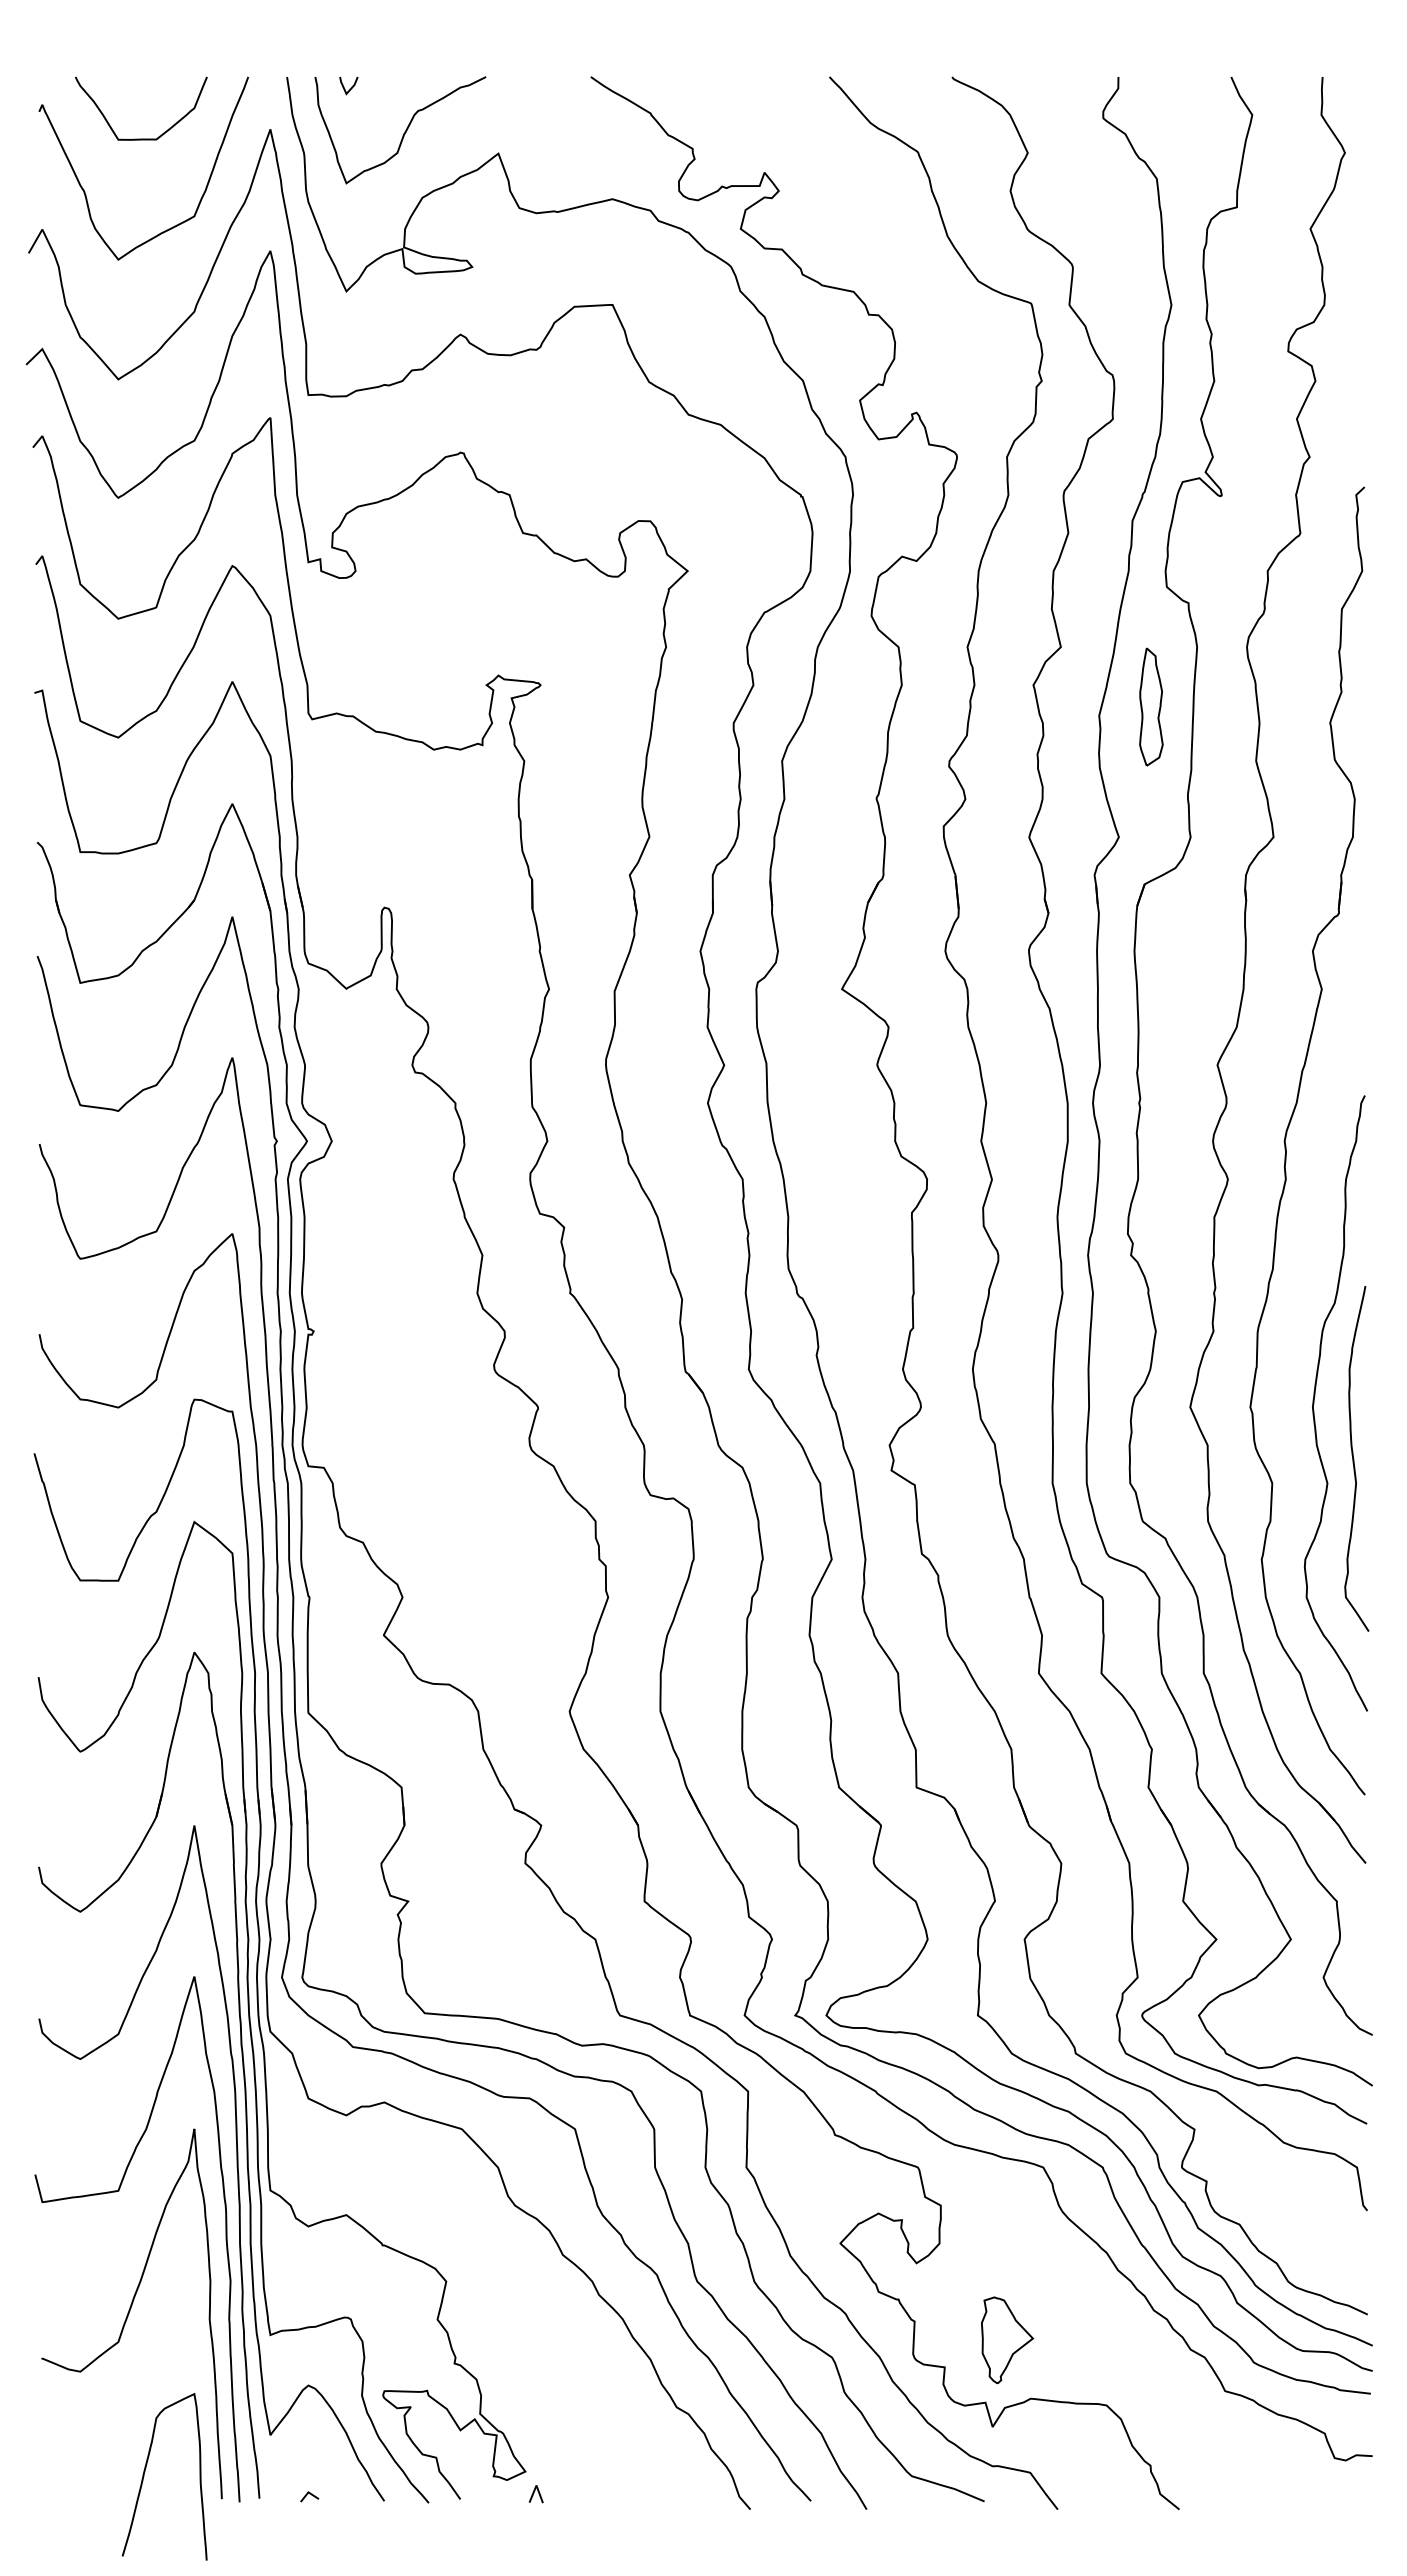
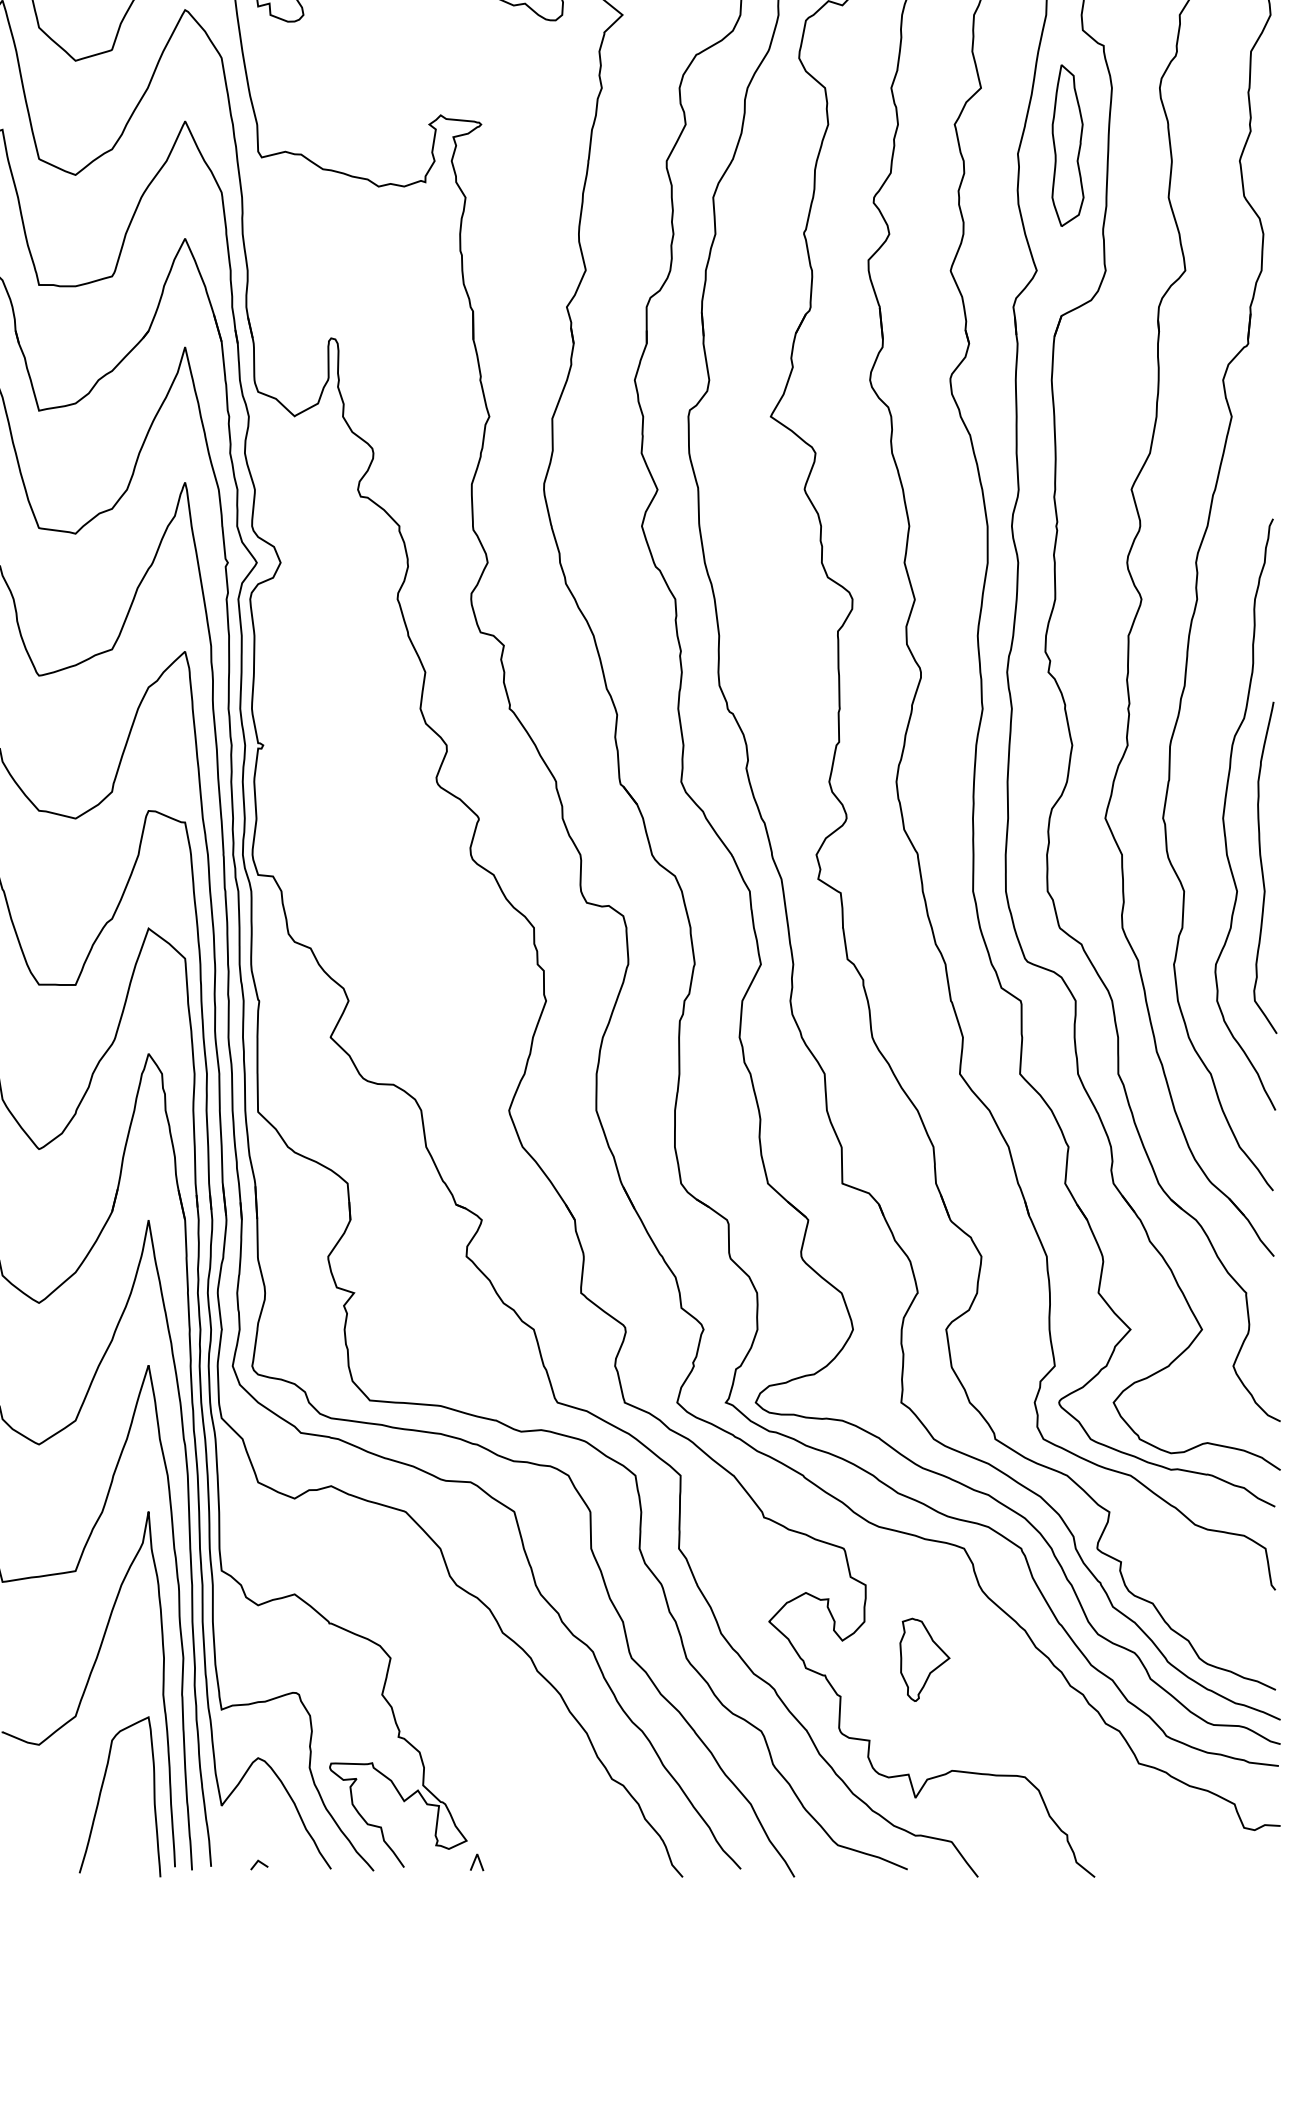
part: (1151, 706) -> (1068, 145), size x1.43
part: (1007, 2339) -> (924, 1659), moved
curve: (145, 2472) -> (101, 1792), moved

